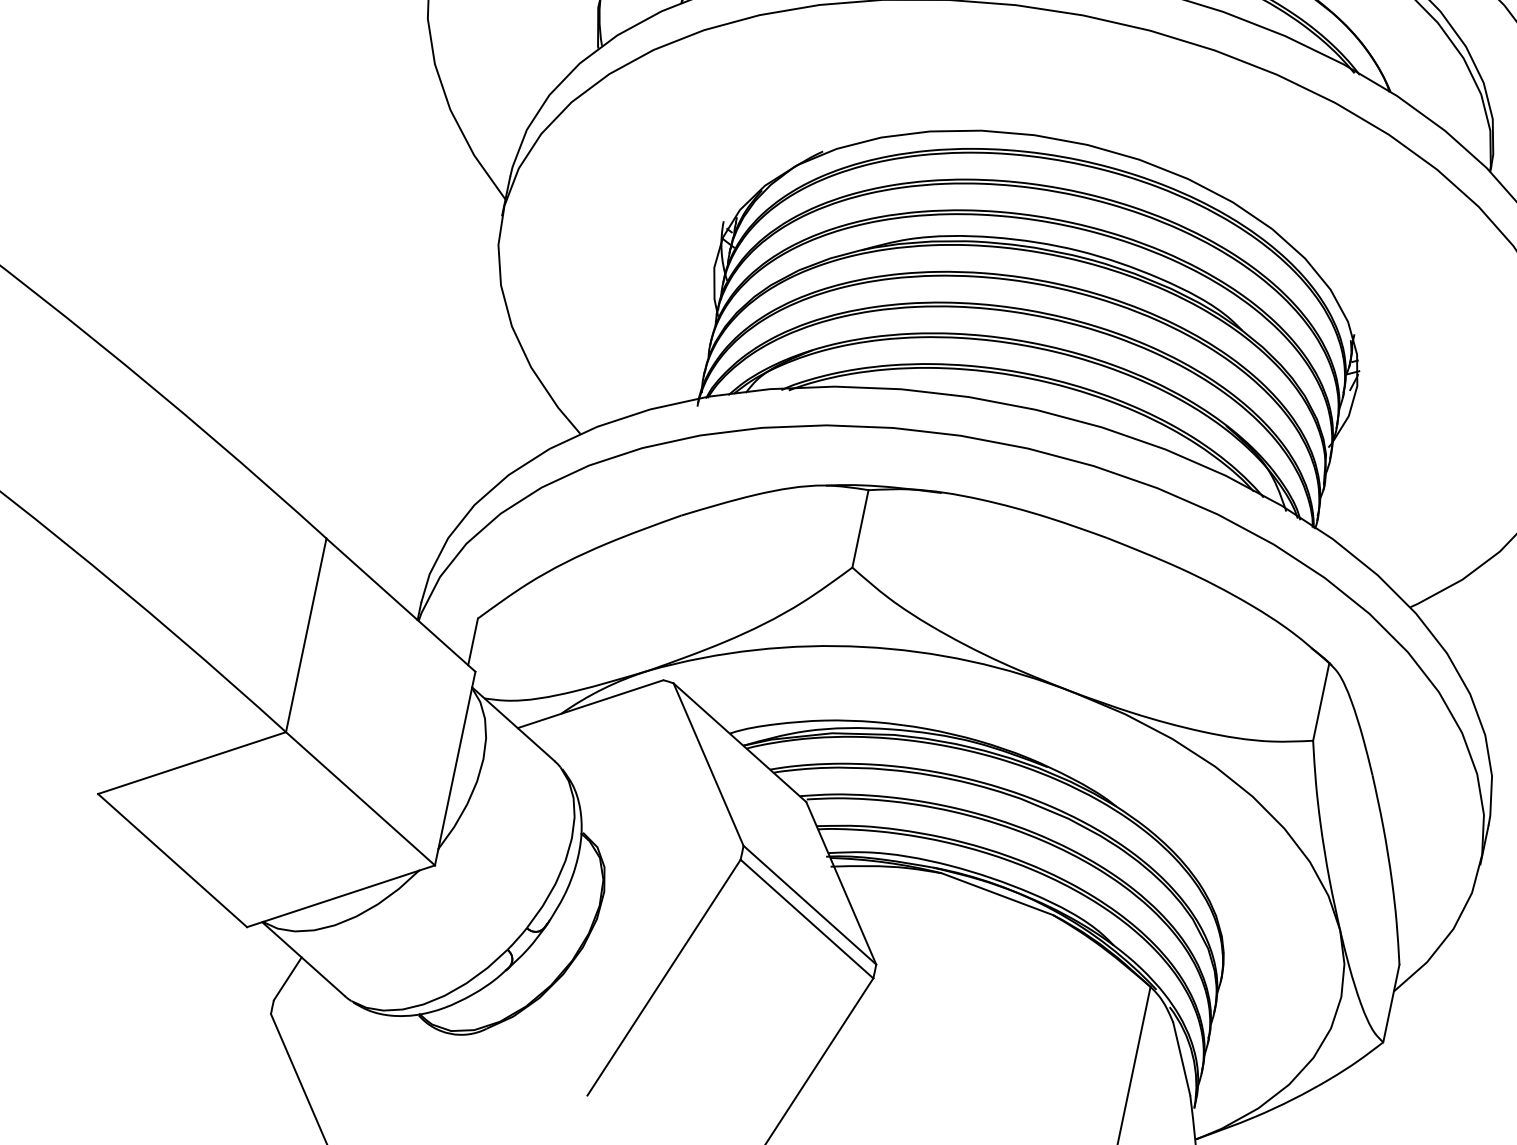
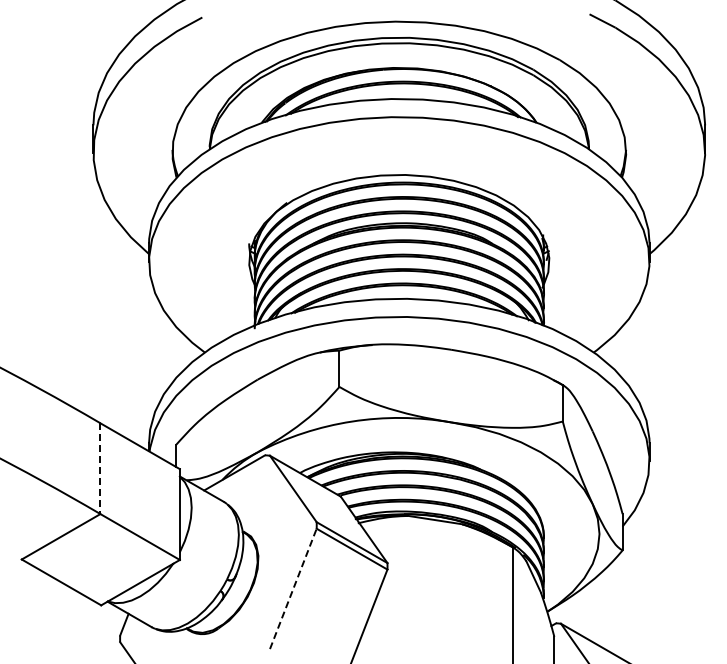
line: (306, 637) -> (100, 469), solid -> dashed
line: (664, 976) -> (293, 588), solid -> dashed

